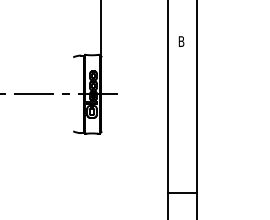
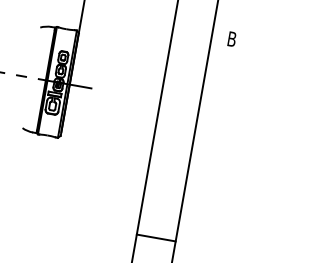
text: (181, 41) -> (232, 39), moved

